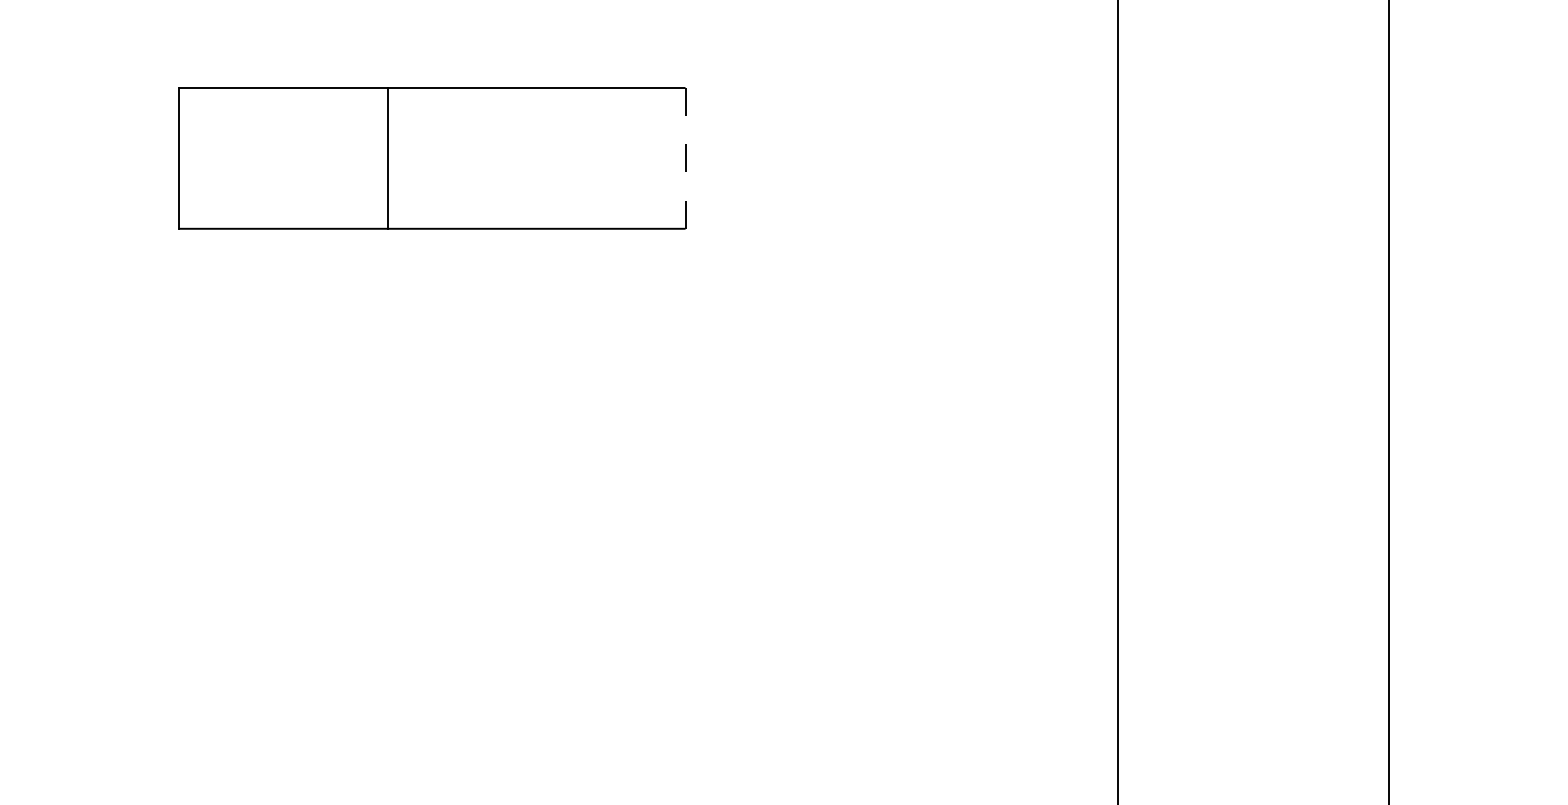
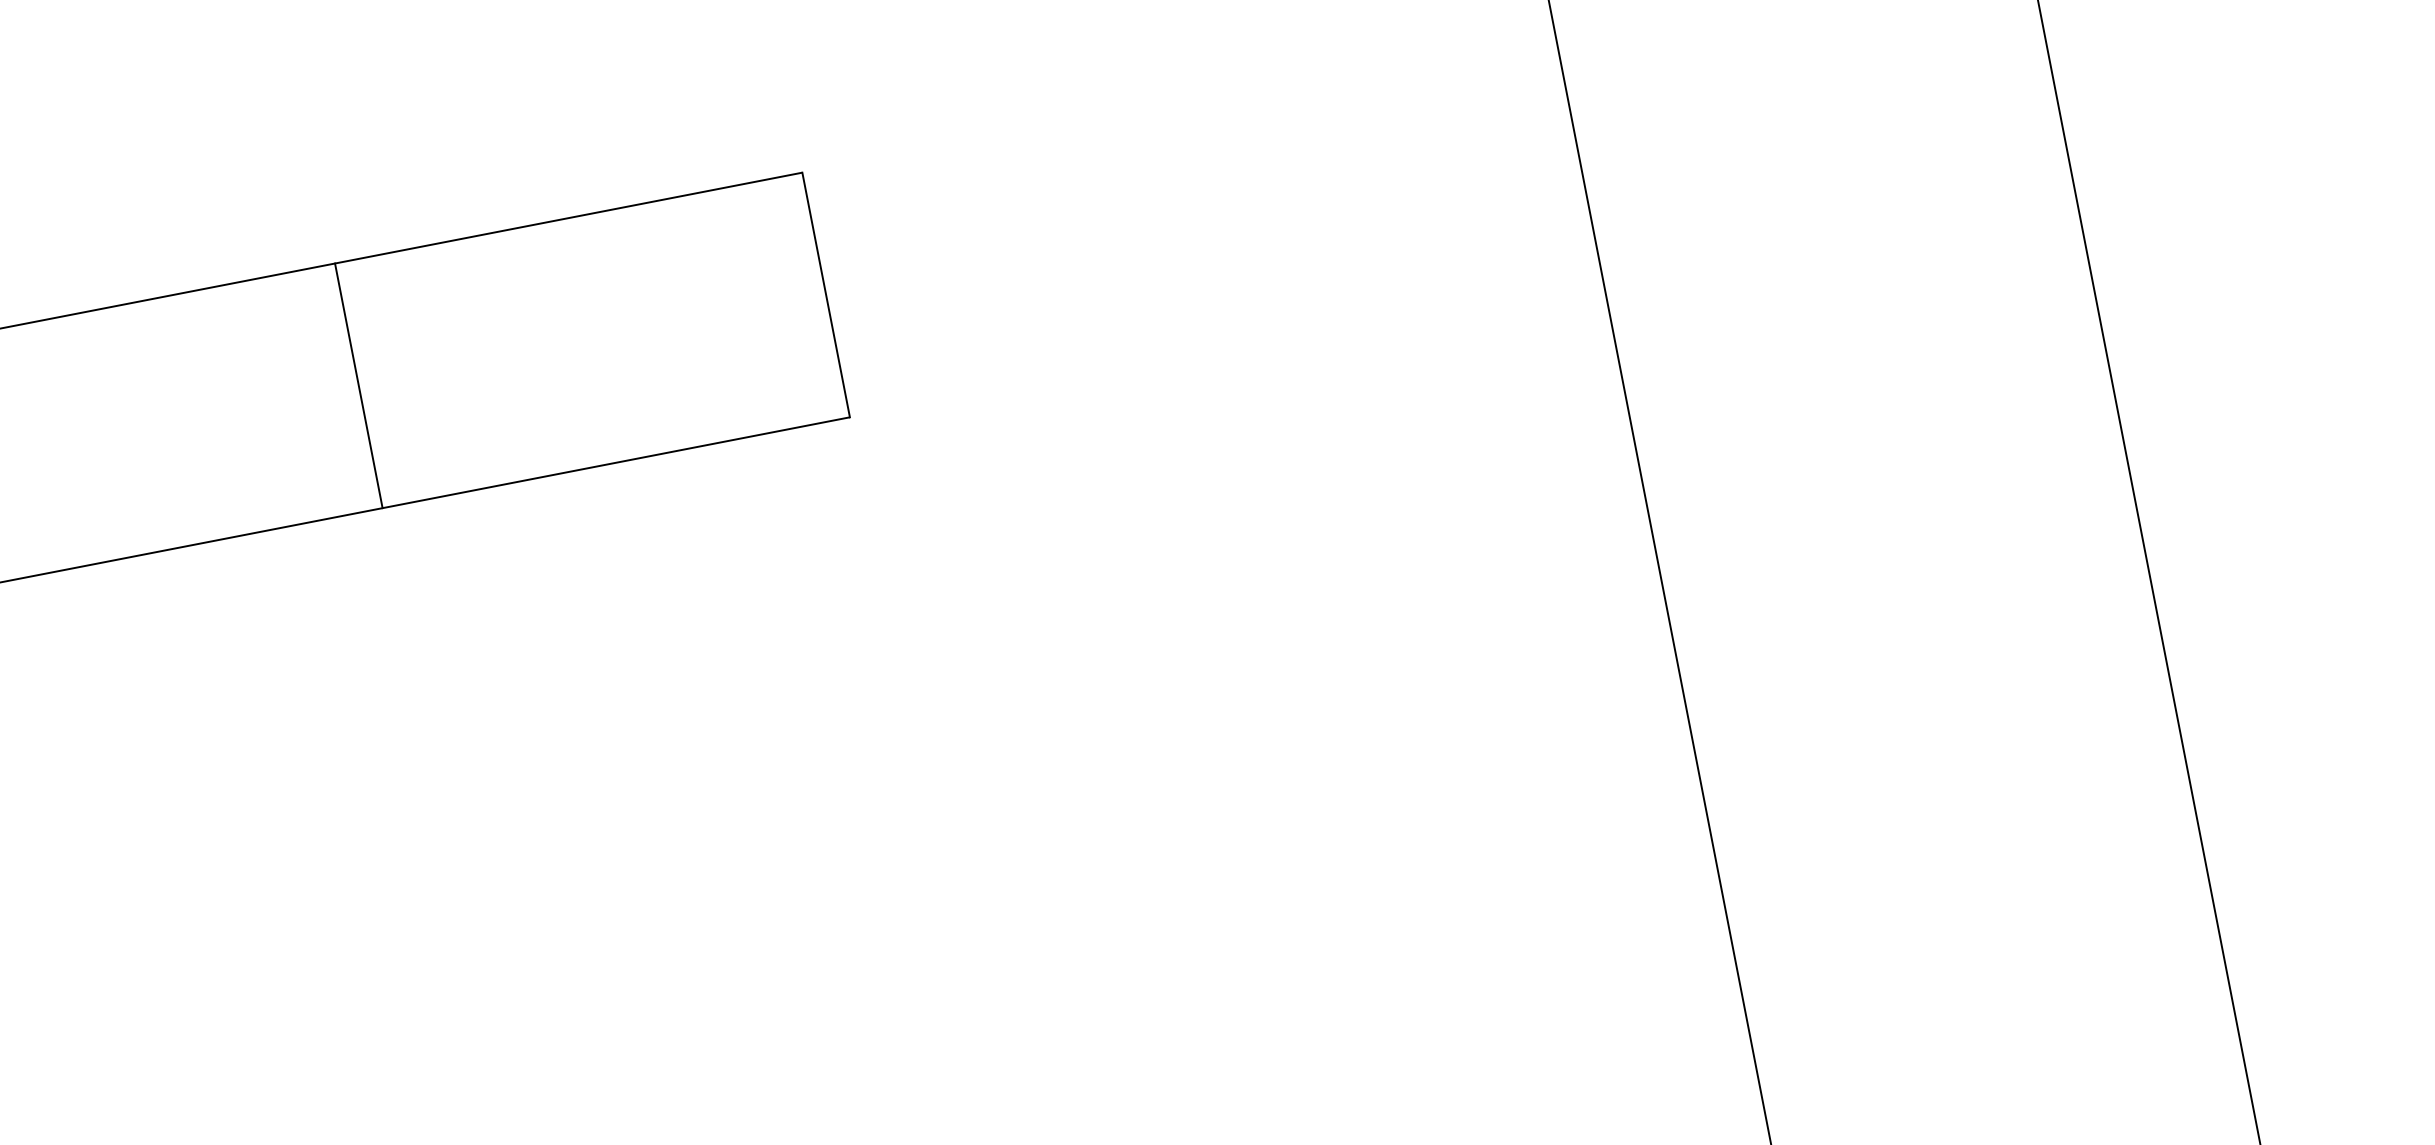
line: (685, 157) -> (825, 293), dashed -> solid
line: (387, 158) -> (358, 386), moved

